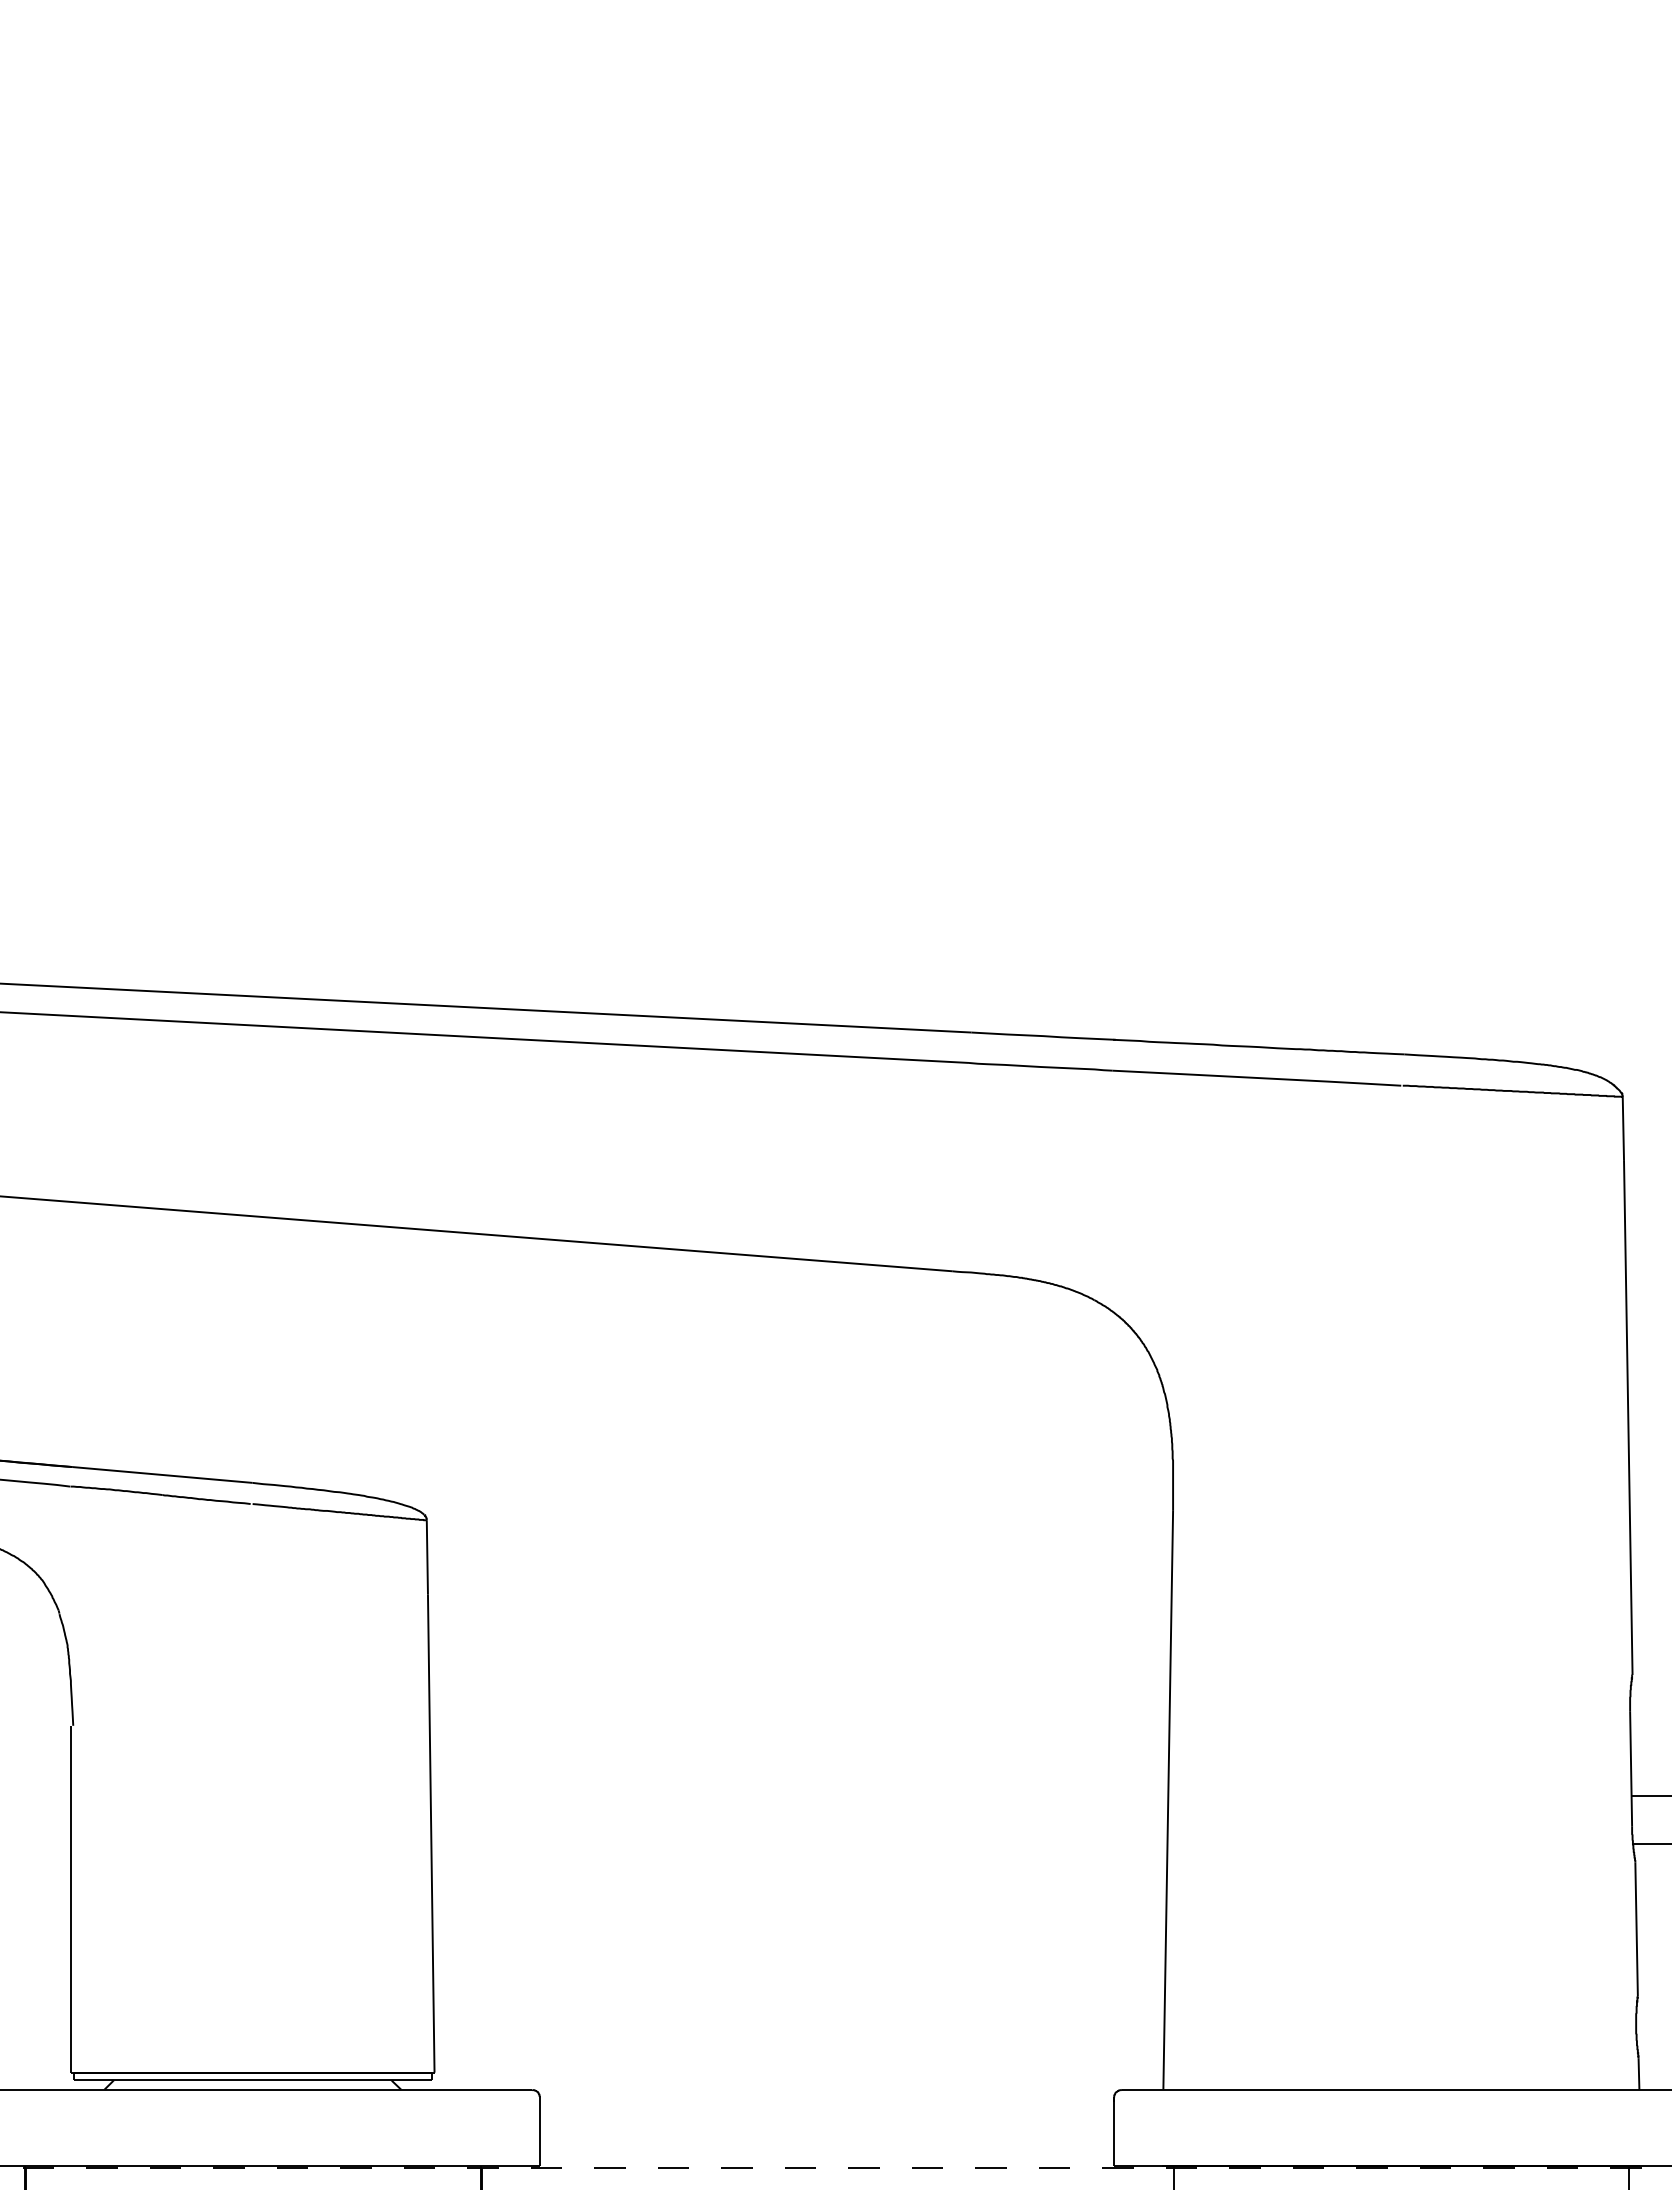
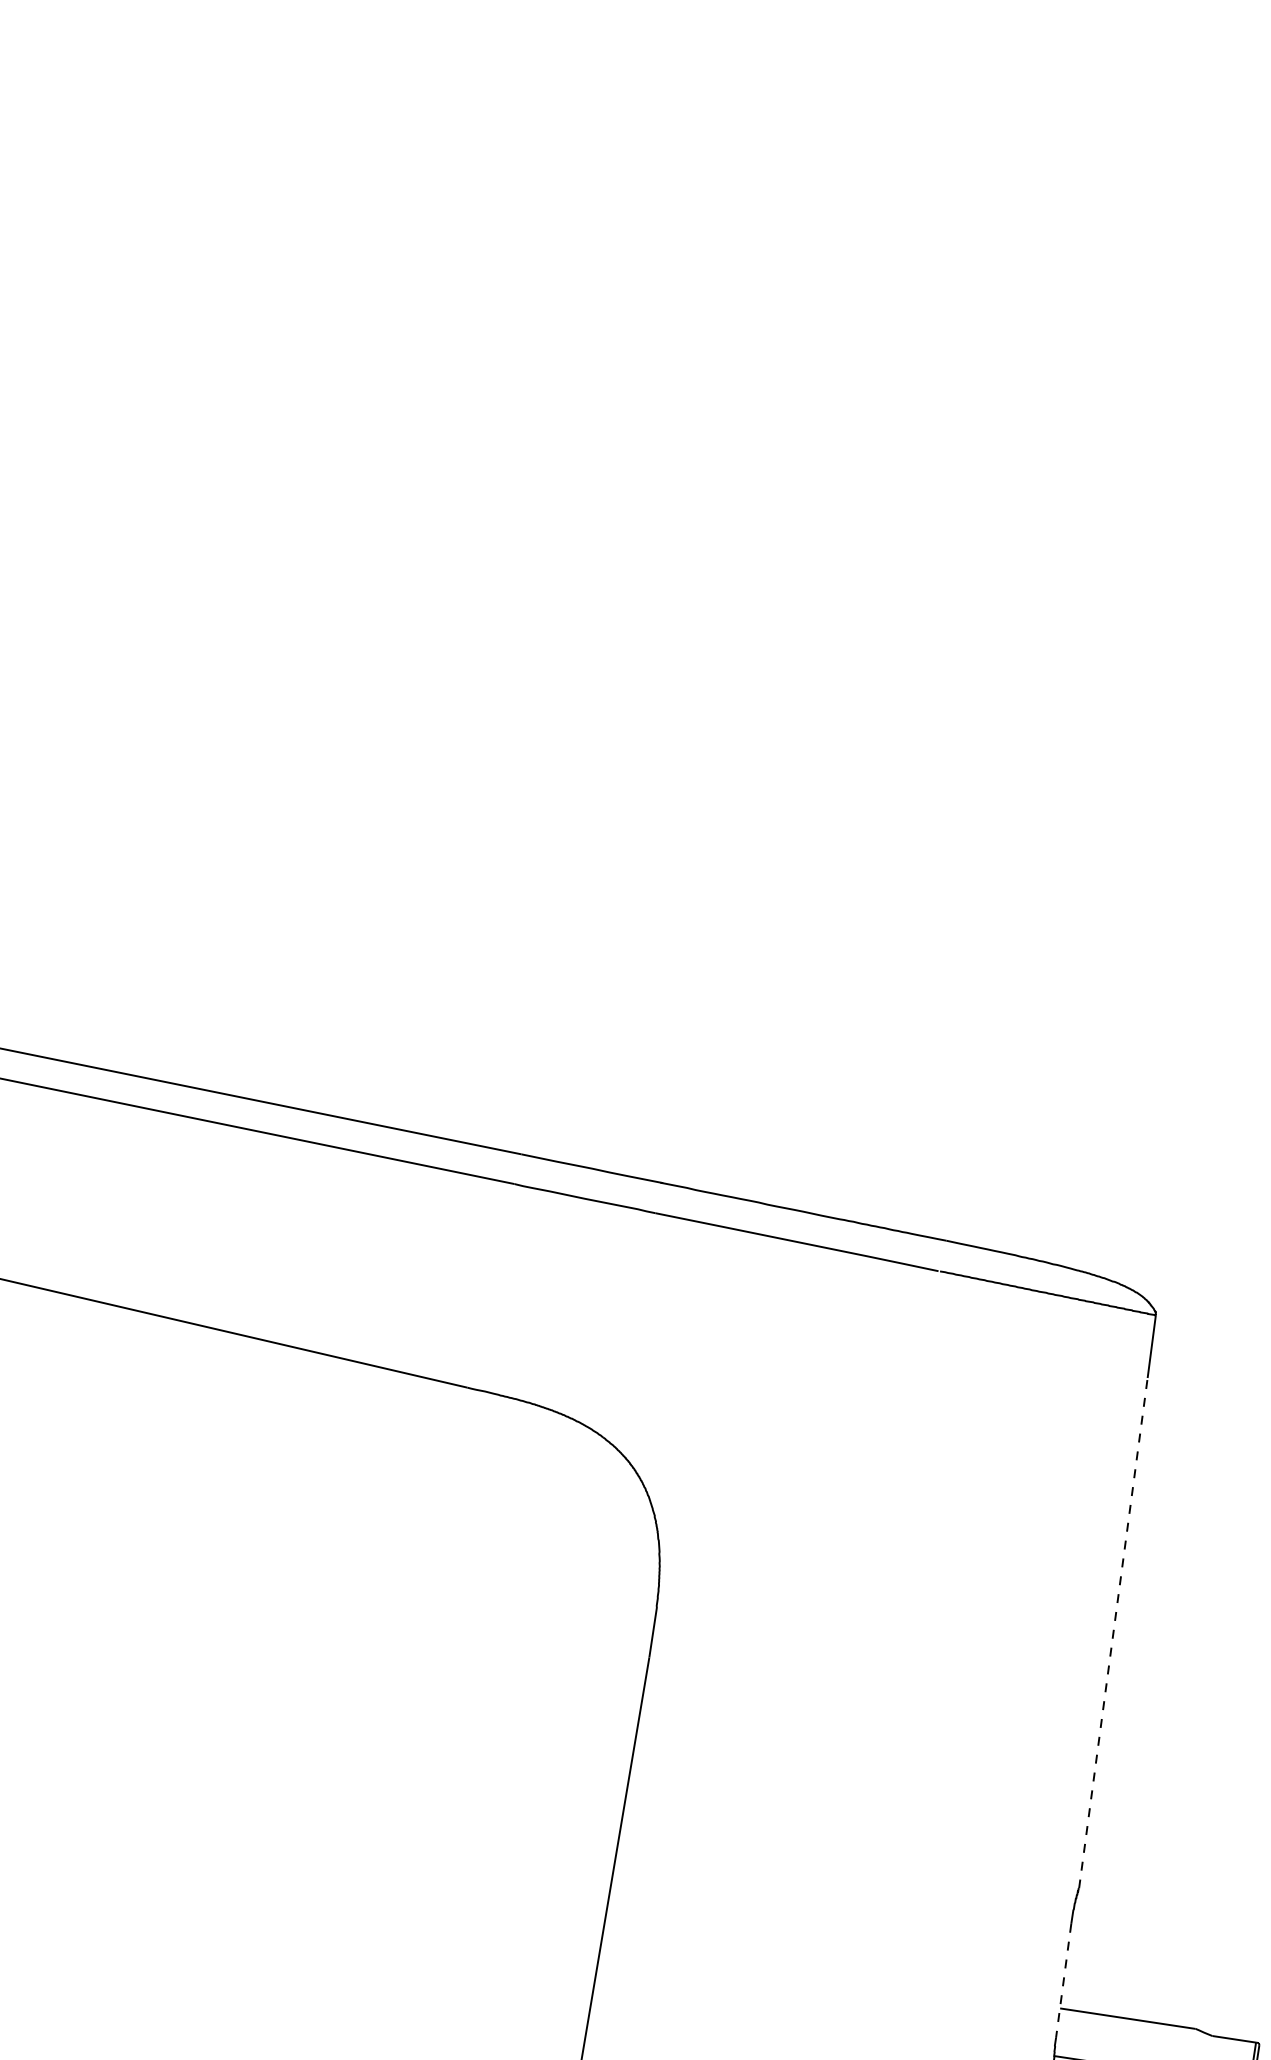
line: (1628, 1417) -> (1113, 1633), solid -> dashed
line: (1631, 1768) -> (1064, 1980), solid -> dashed

